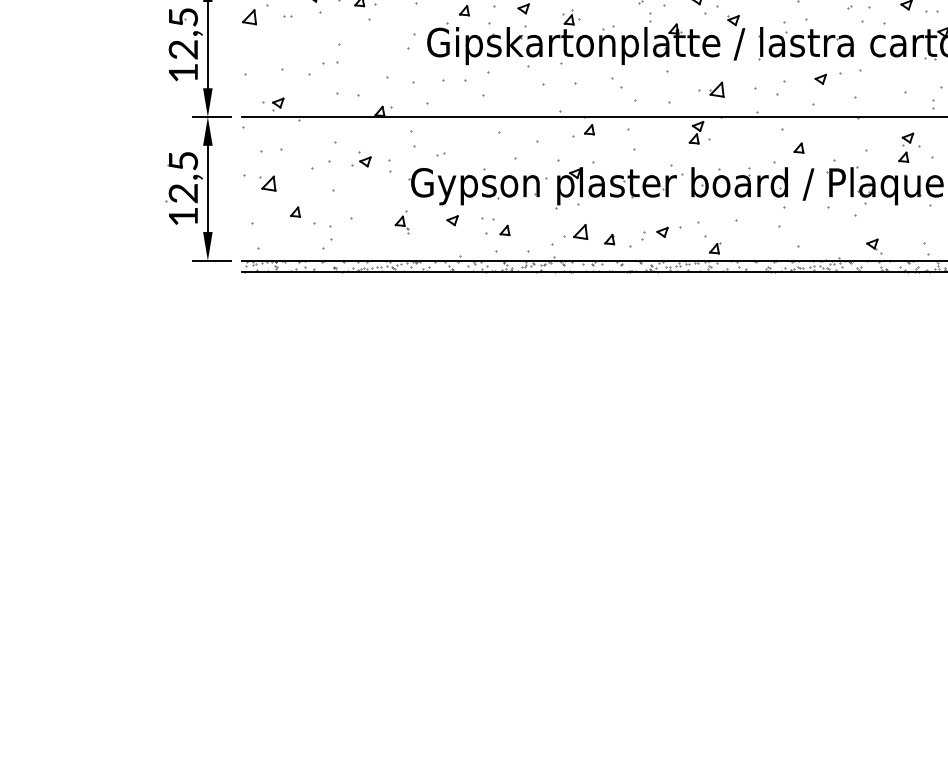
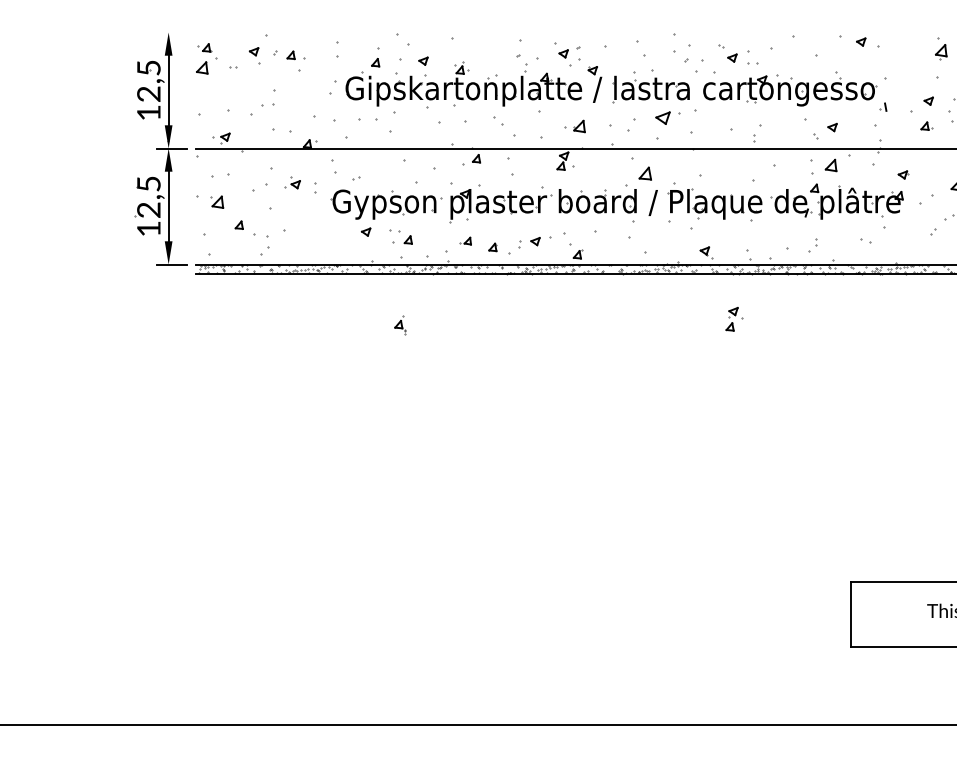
part: (821, 78) -> (663, 117), size x1.6
part: (798, 148) -> (645, 173), size x1.6
part: (909, 148) -> (734, 319), moved
part: (402, 222) -> (400, 325), moved
part: (575, 231) -> (465, 240), size x0.6

